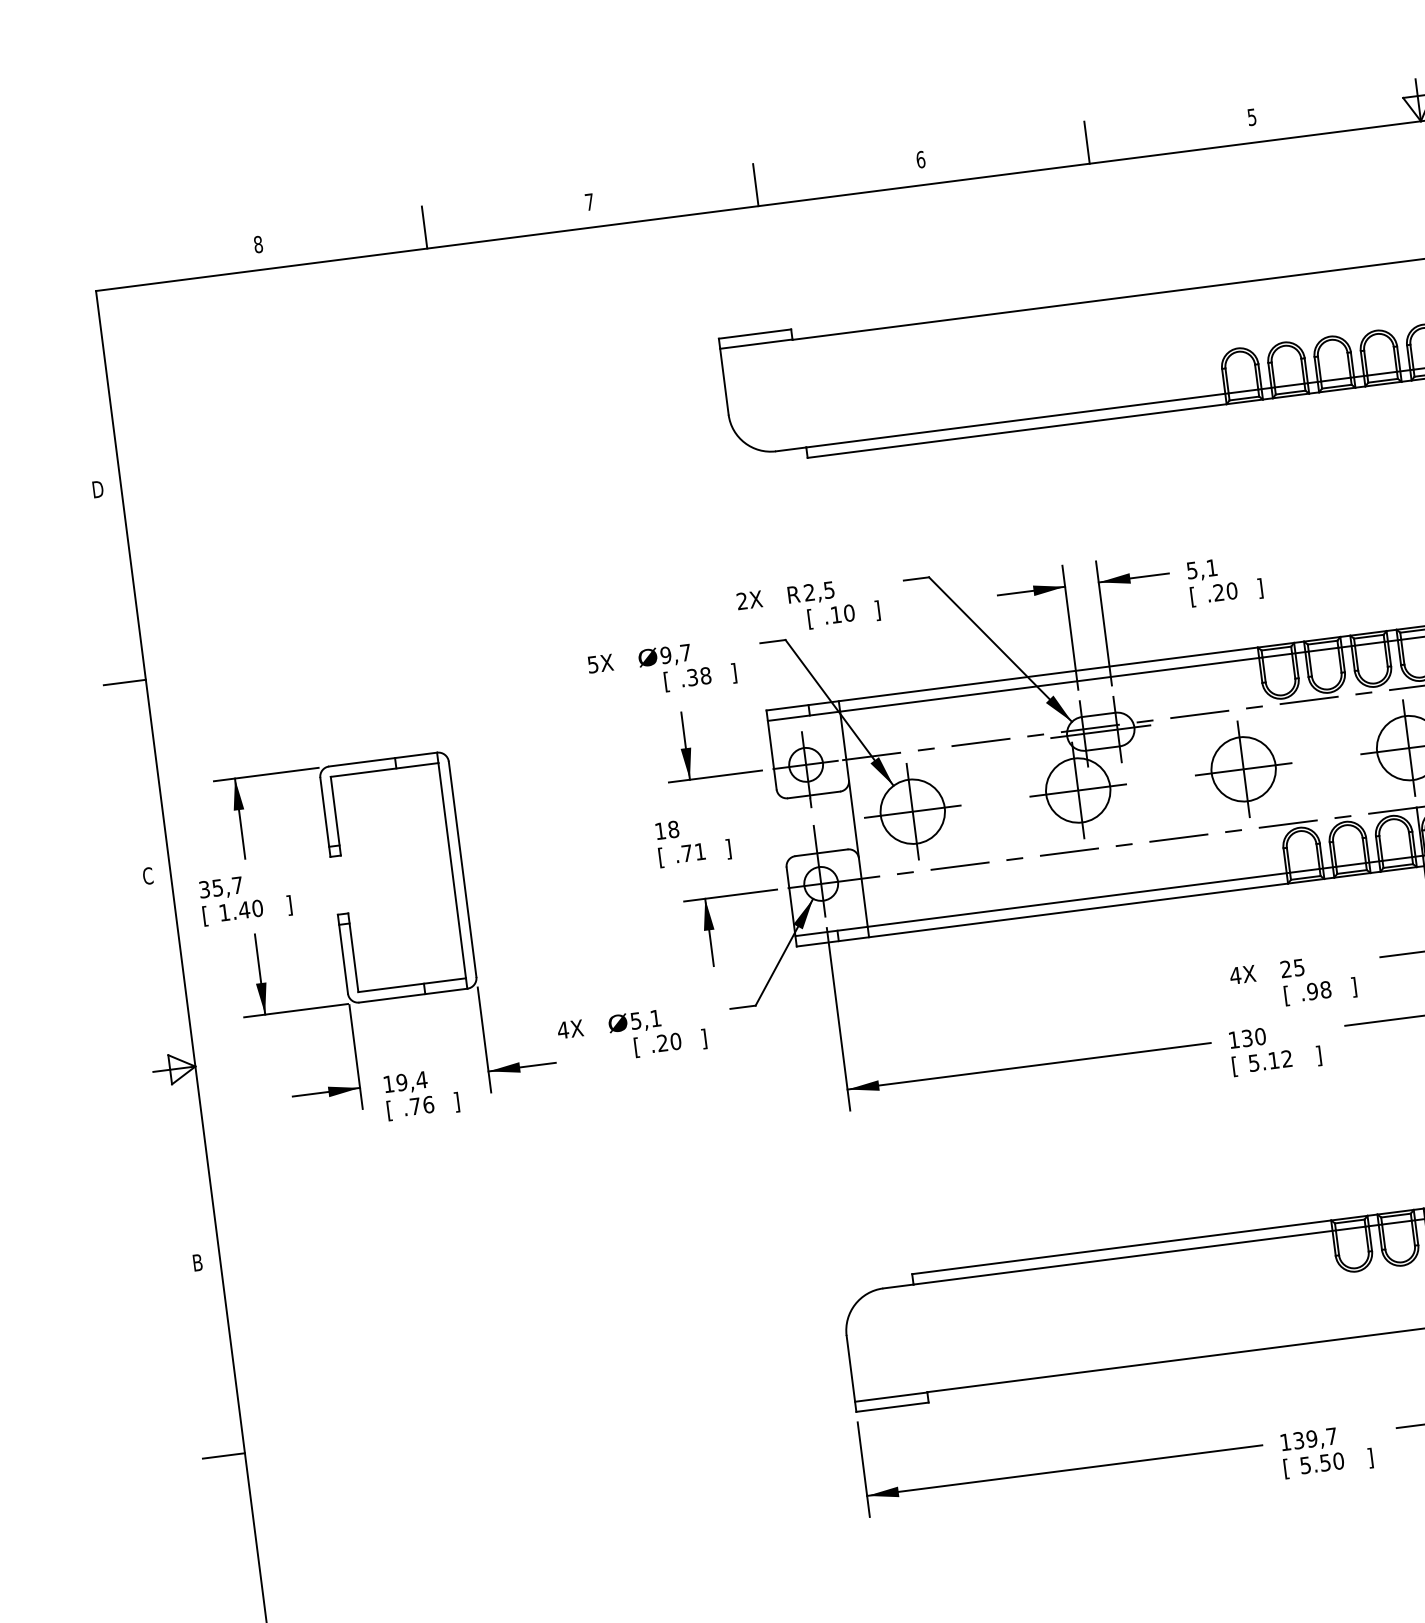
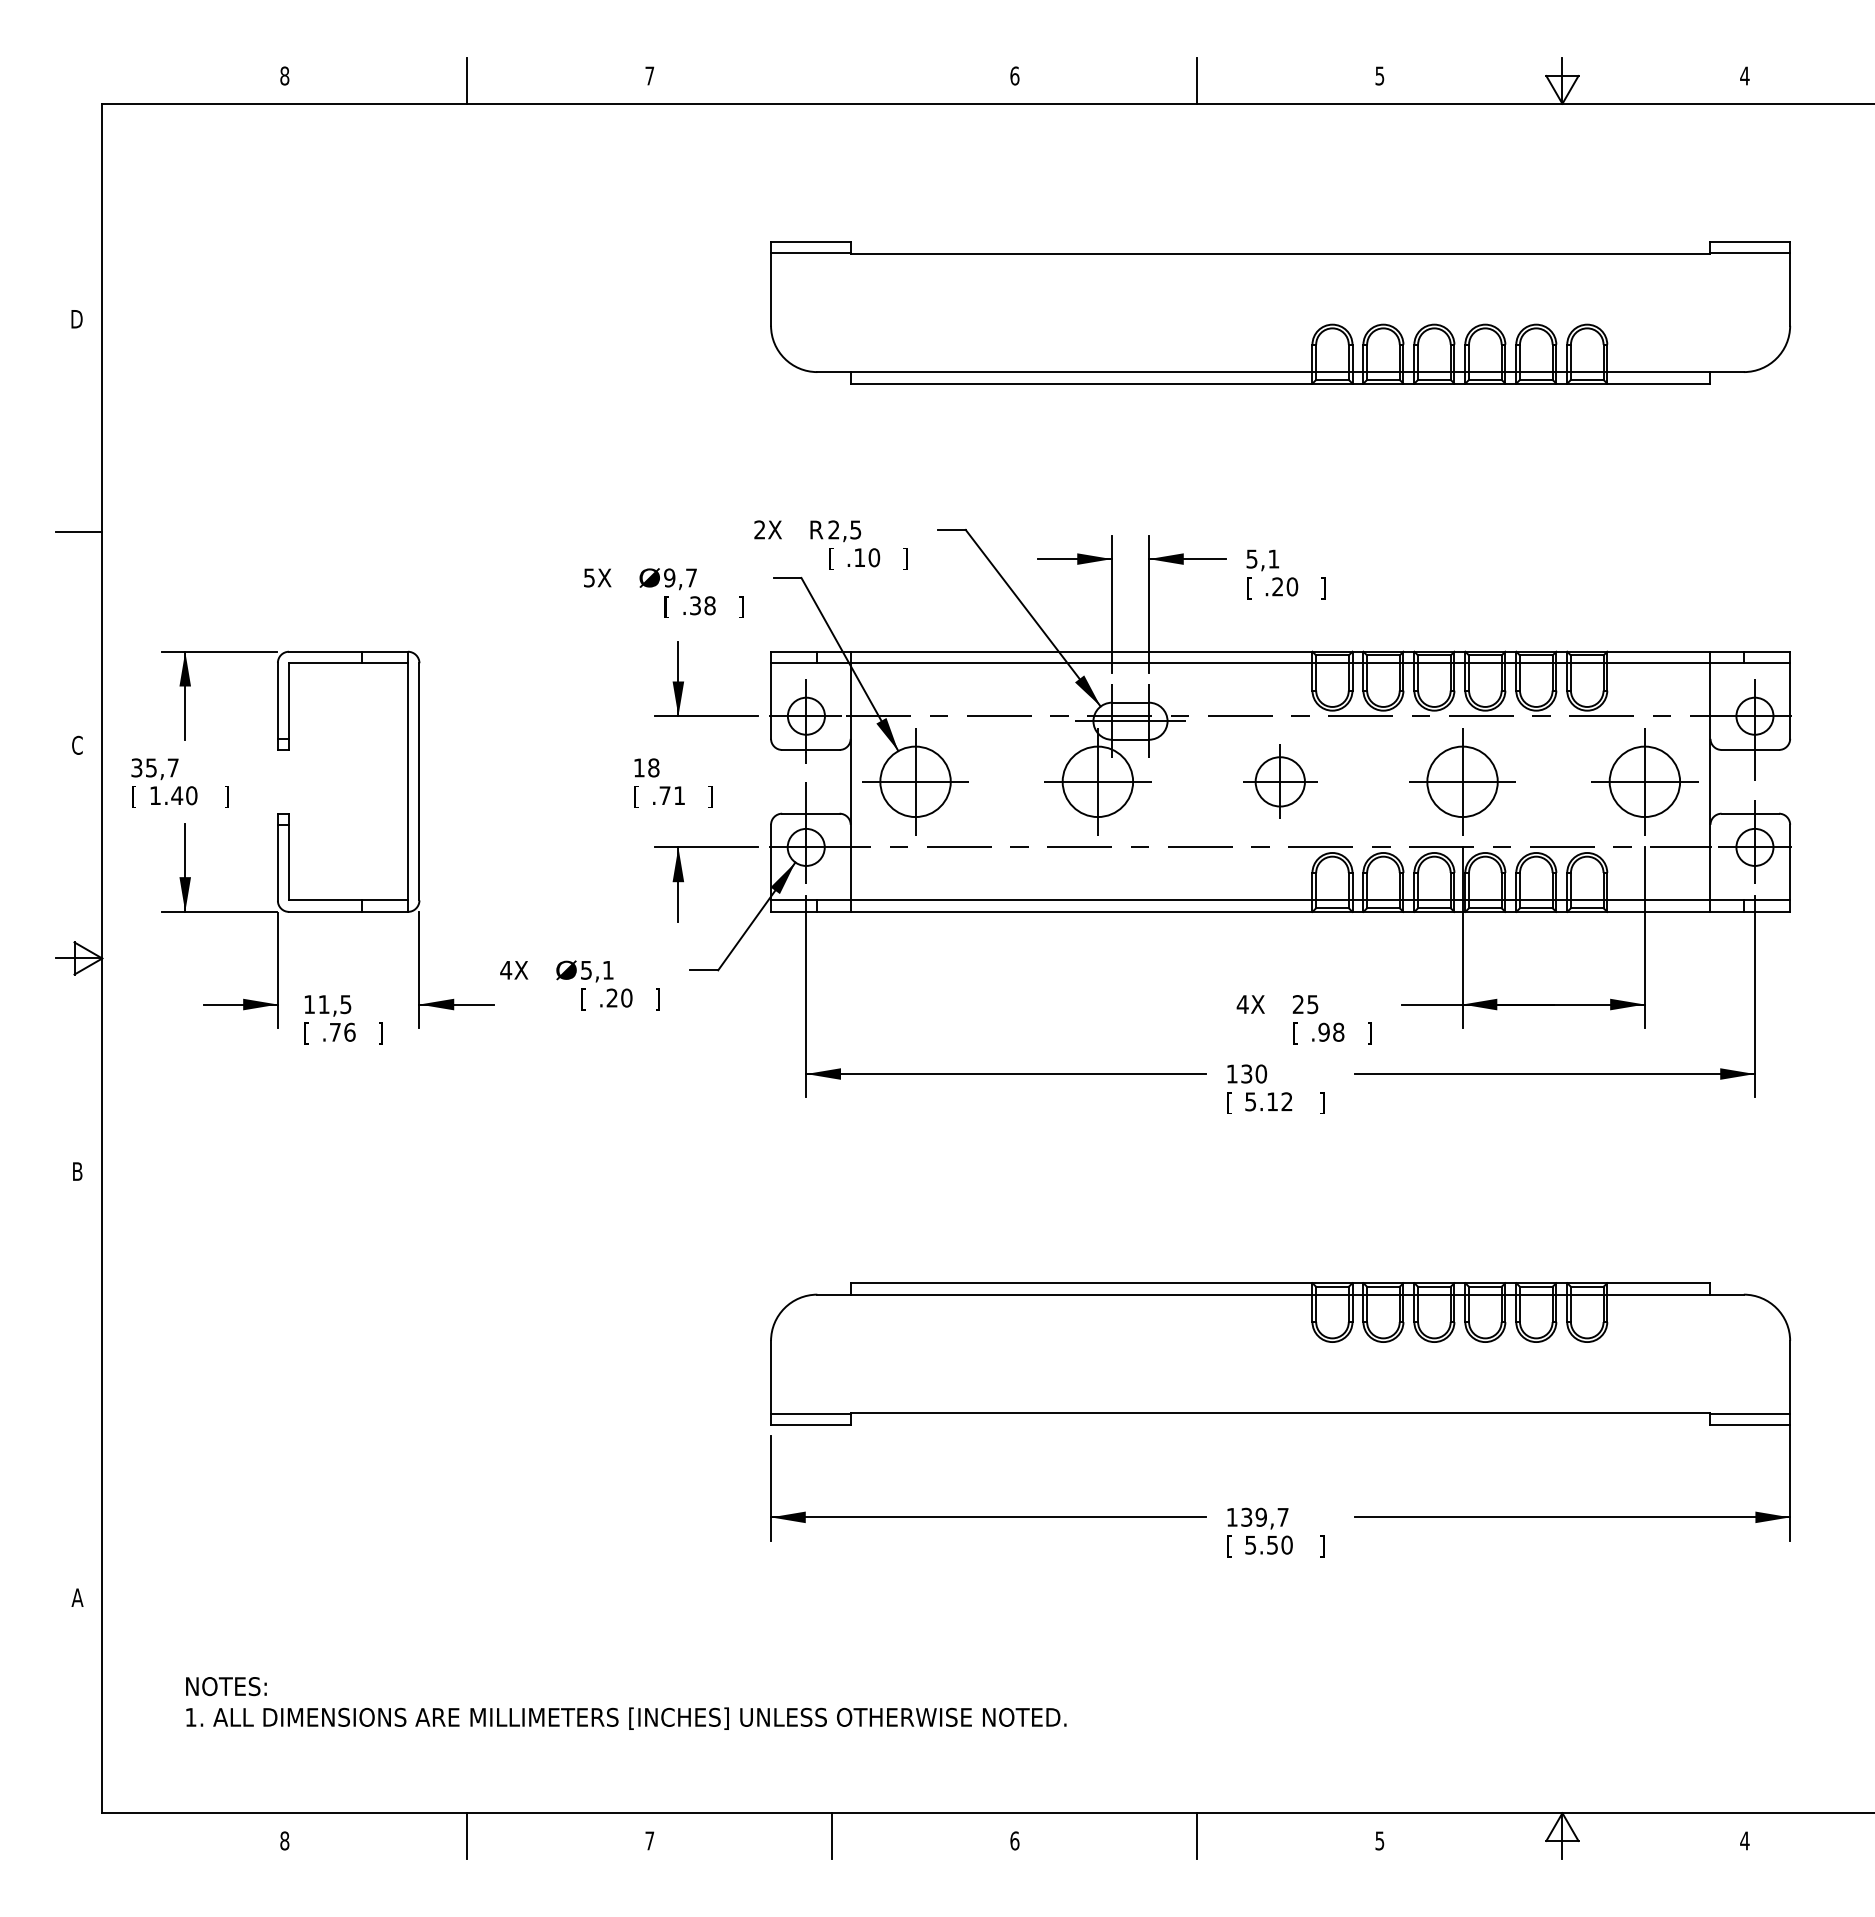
line: (755, 184) -> (832, 80), removed
part: (1243, 768) -> (1280, 781), size x0.7
text: (411, 1081) -> (334, 1004), 19,4 -> 11,5
line: (224, 1455) -> (79, 1384), removed

